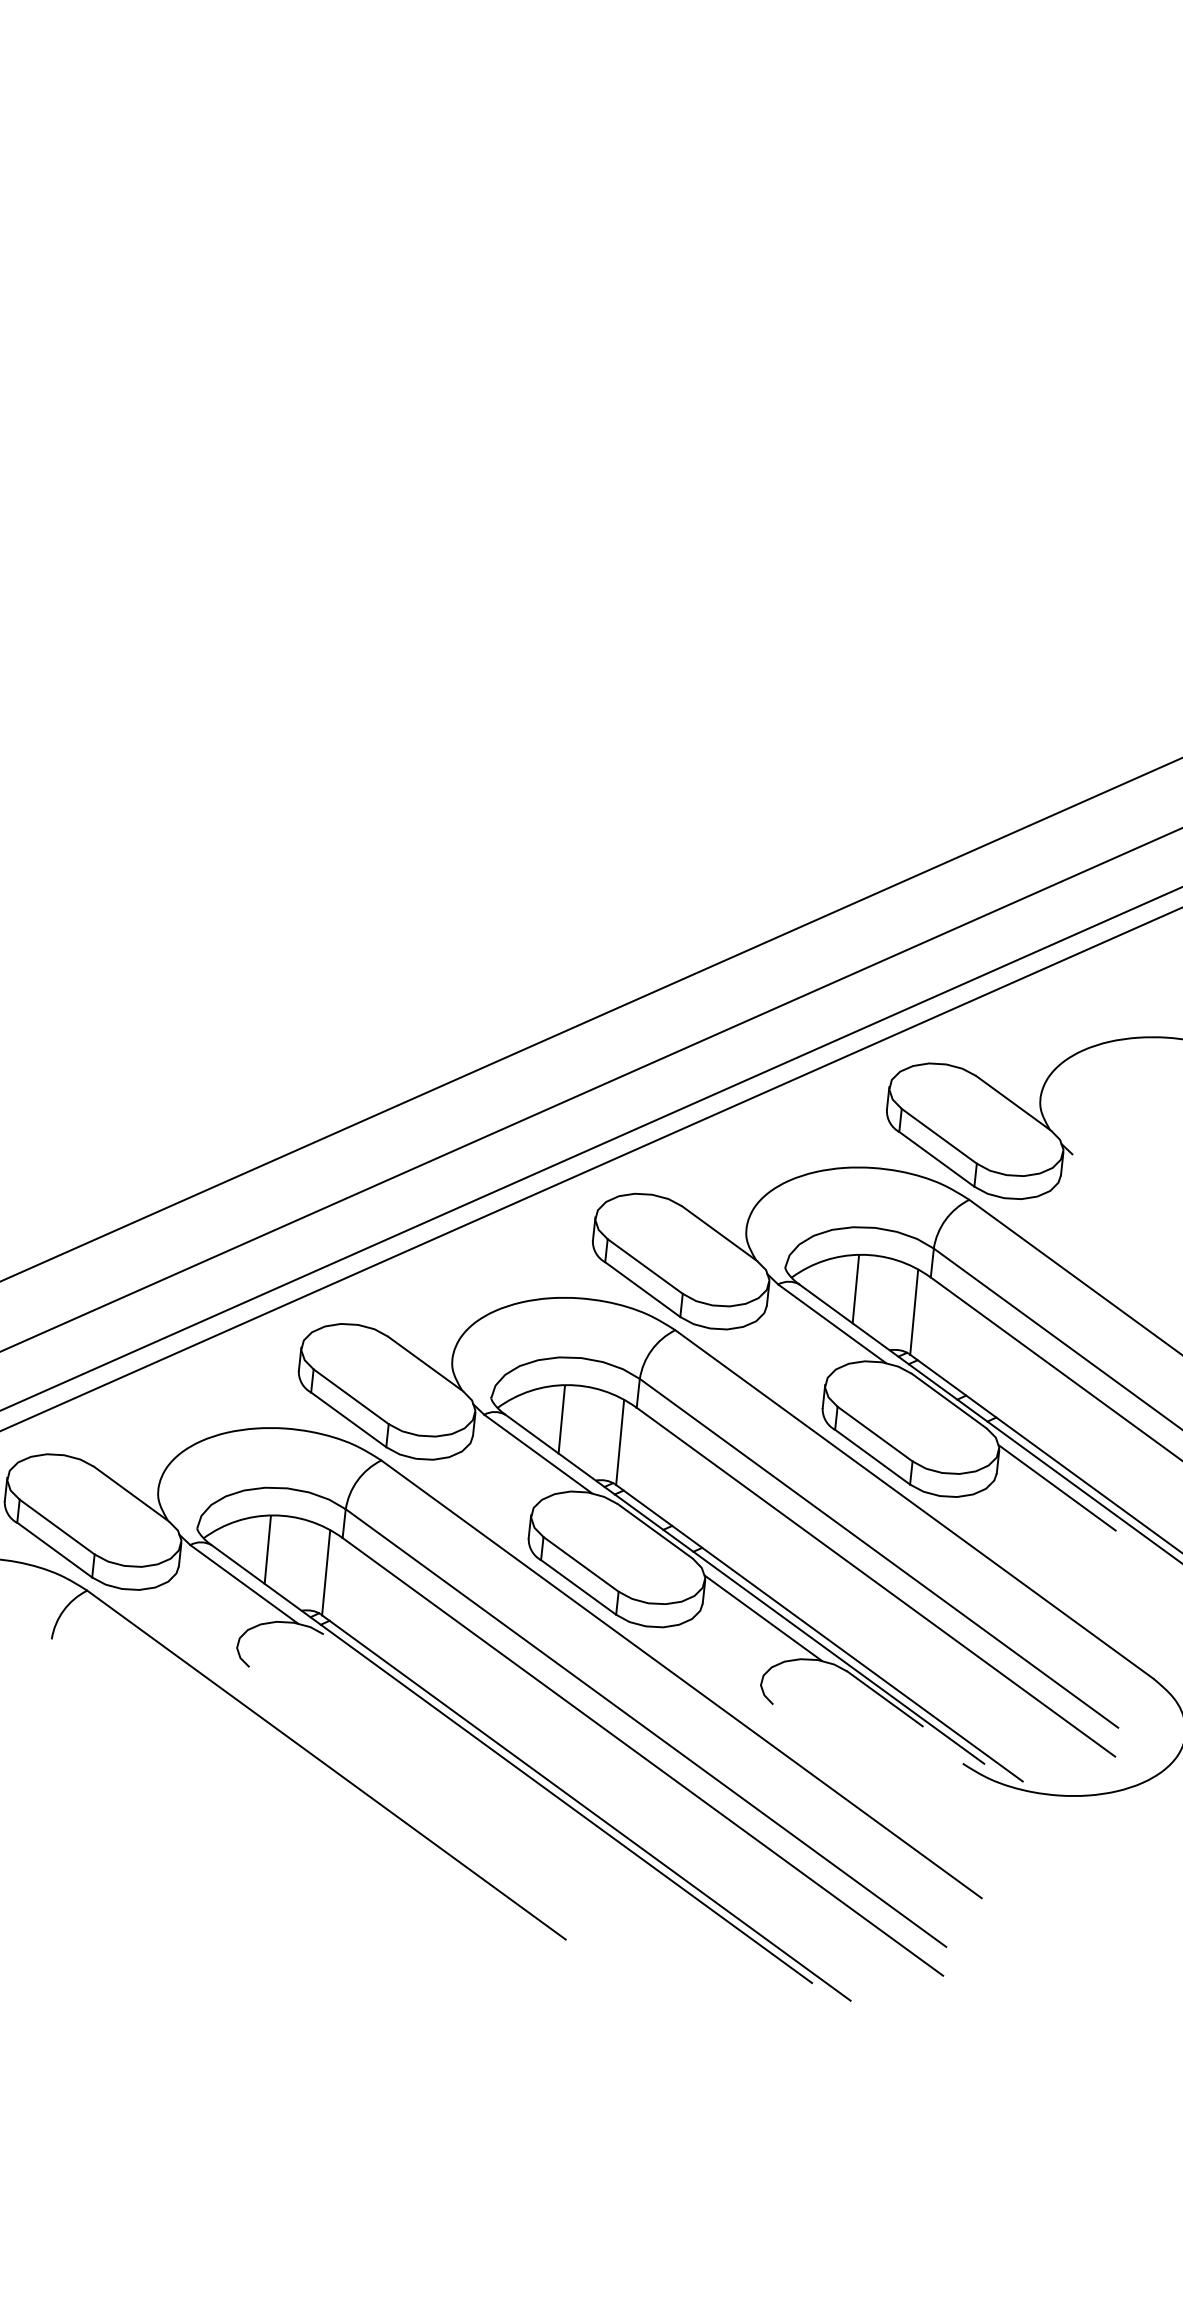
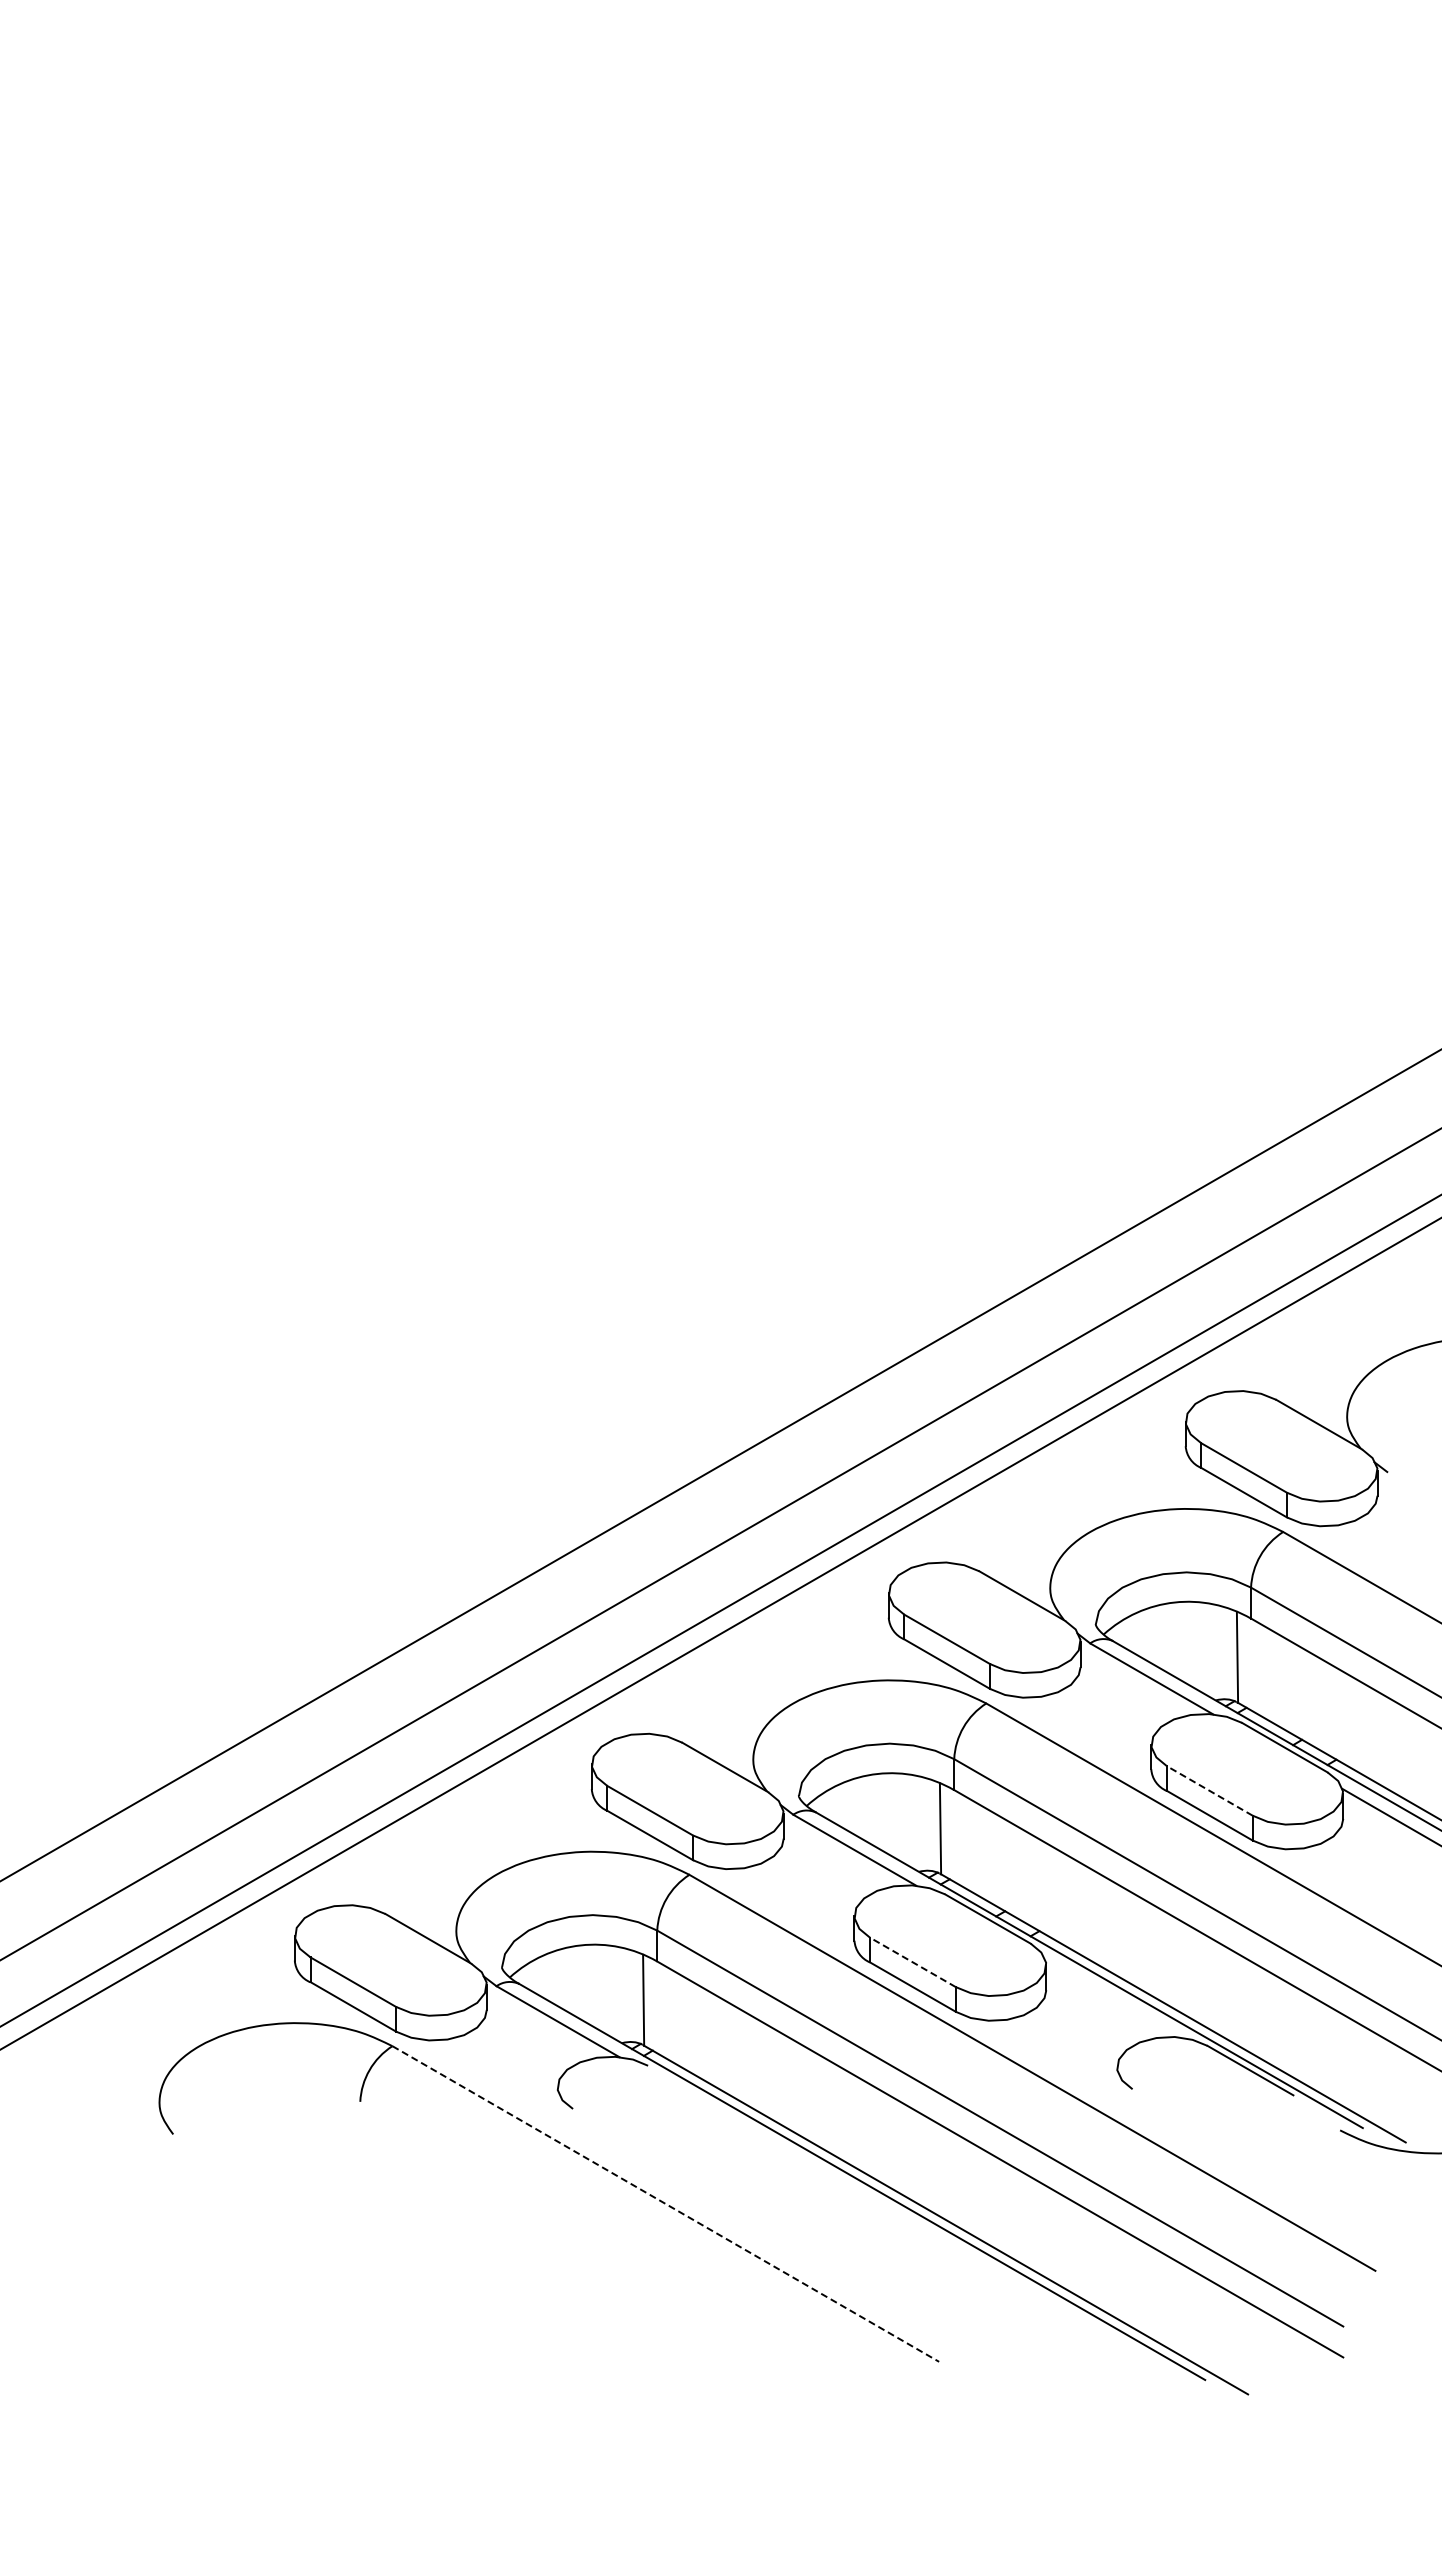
line: (855, 1289) -> (1172, 1639), removed
line: (561, 1419) -> (875, 1811), removed
line: (874, 1433) -> (1209, 1790), solid -> dashed
line: (267, 1549) -> (578, 1982), removed
line: (580, 1564) -> (912, 1962), solid -> dashed
line: (762, 1617) -> (1111, 1998), removed
line: (326, 1765) -> (665, 2204), solid -> dashed

